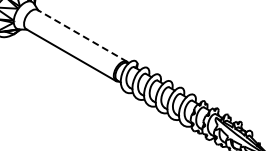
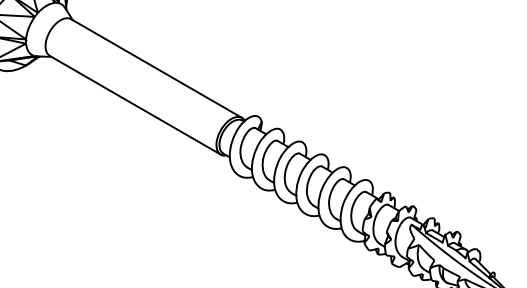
line: (82, 35) -> (156, 67), dashed -> solid

